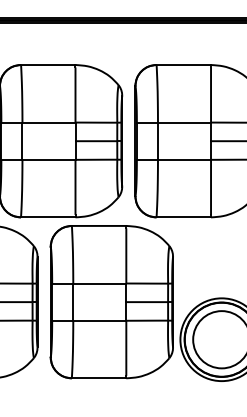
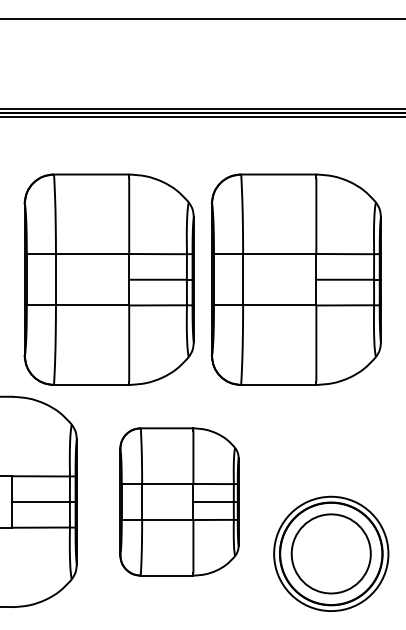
part: (111, 301) -> (179, 501), size x0.7

